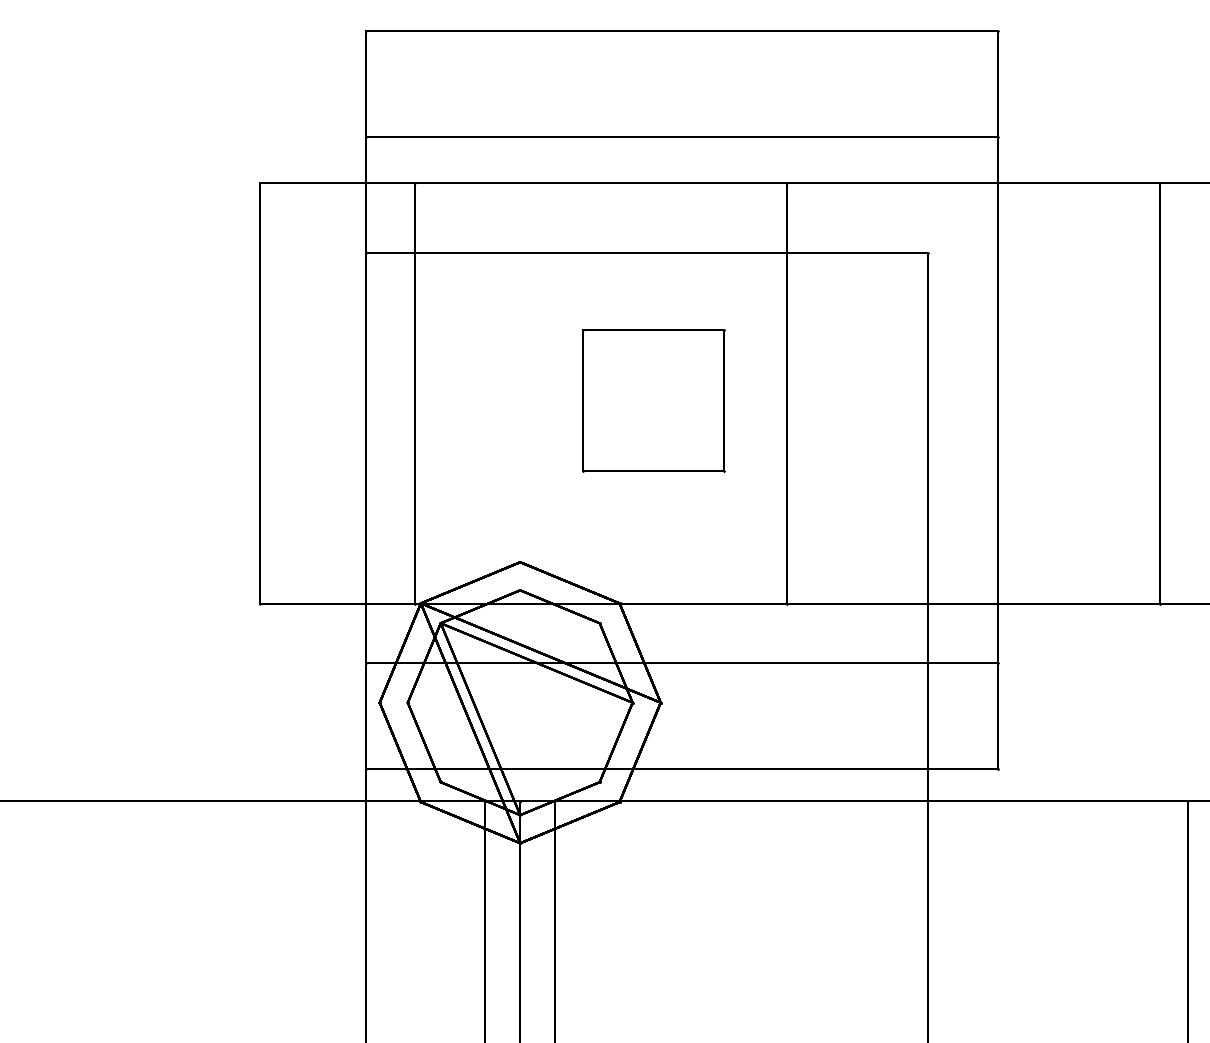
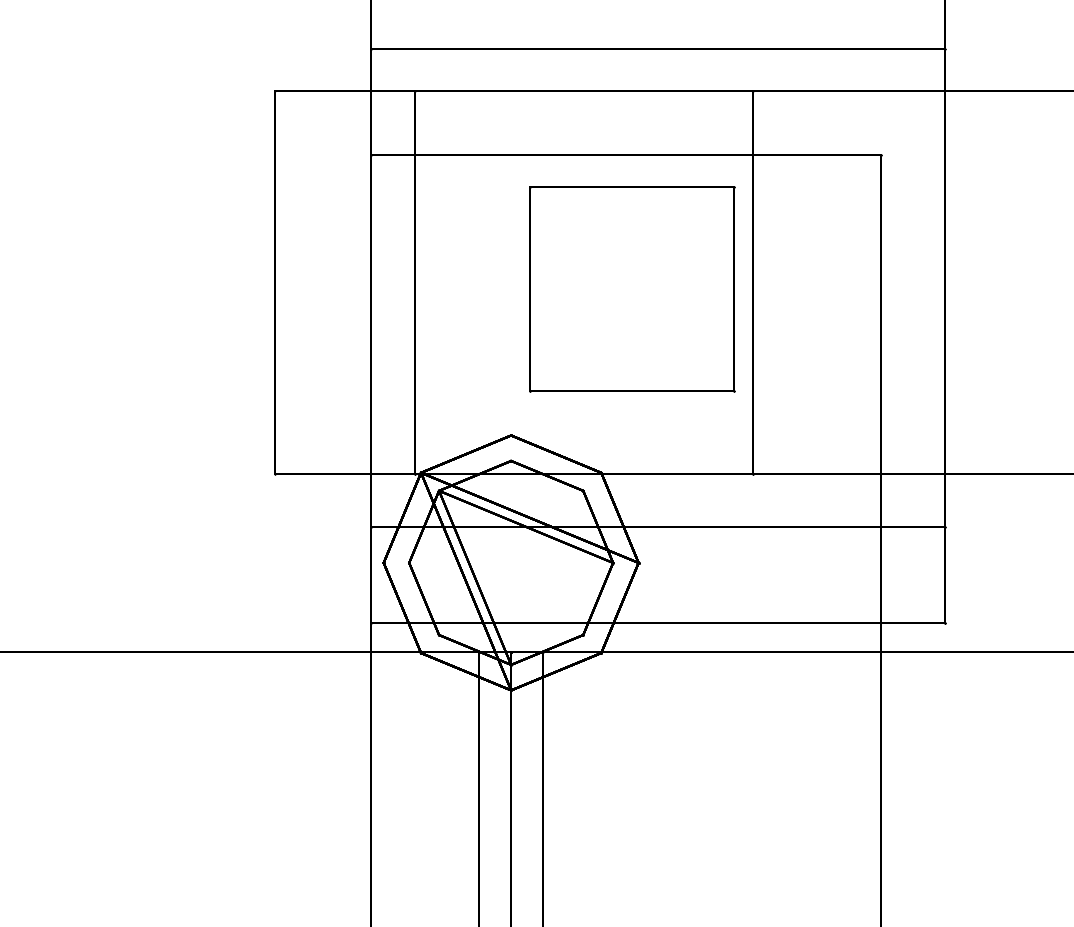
part: (653, 400) -> (632, 288), size x1.6

